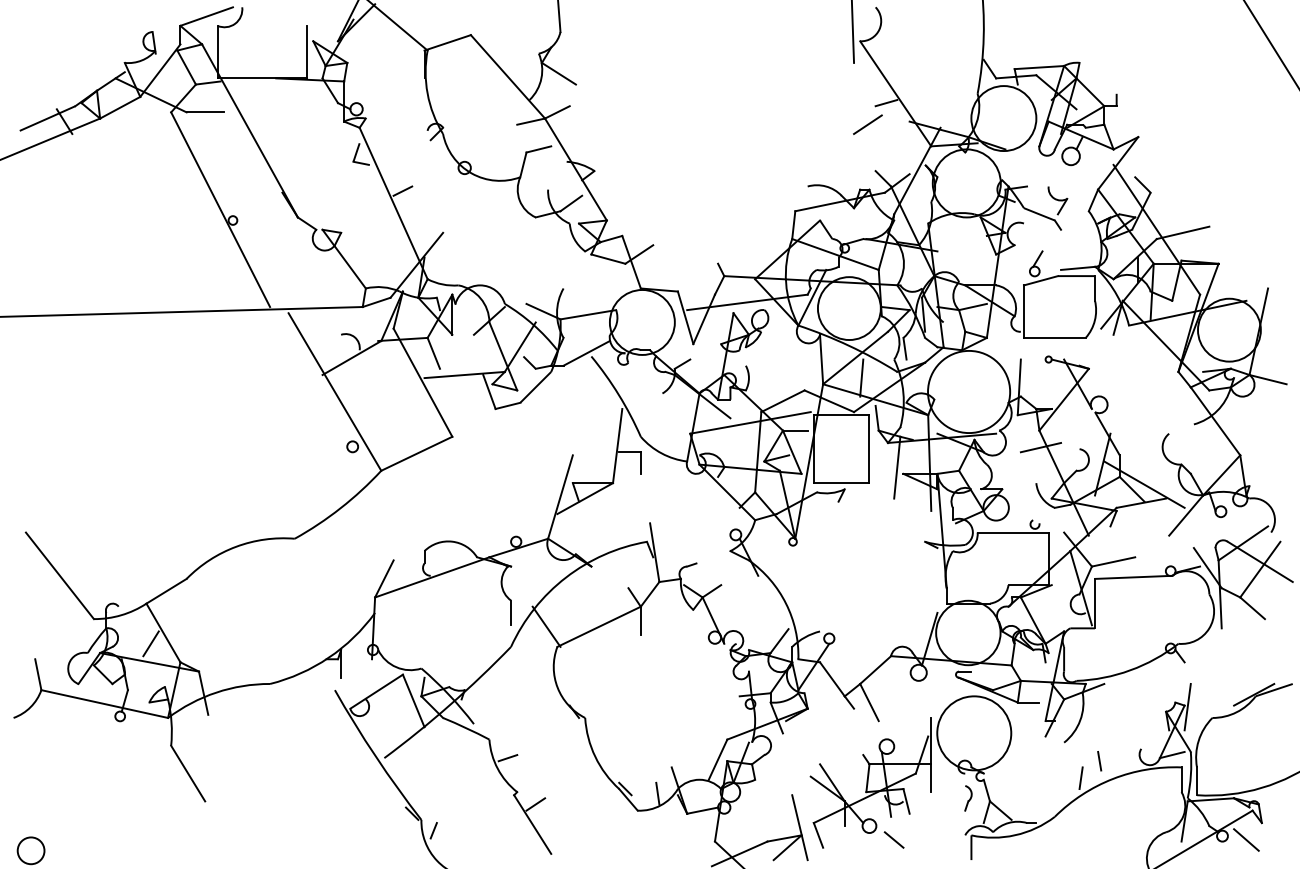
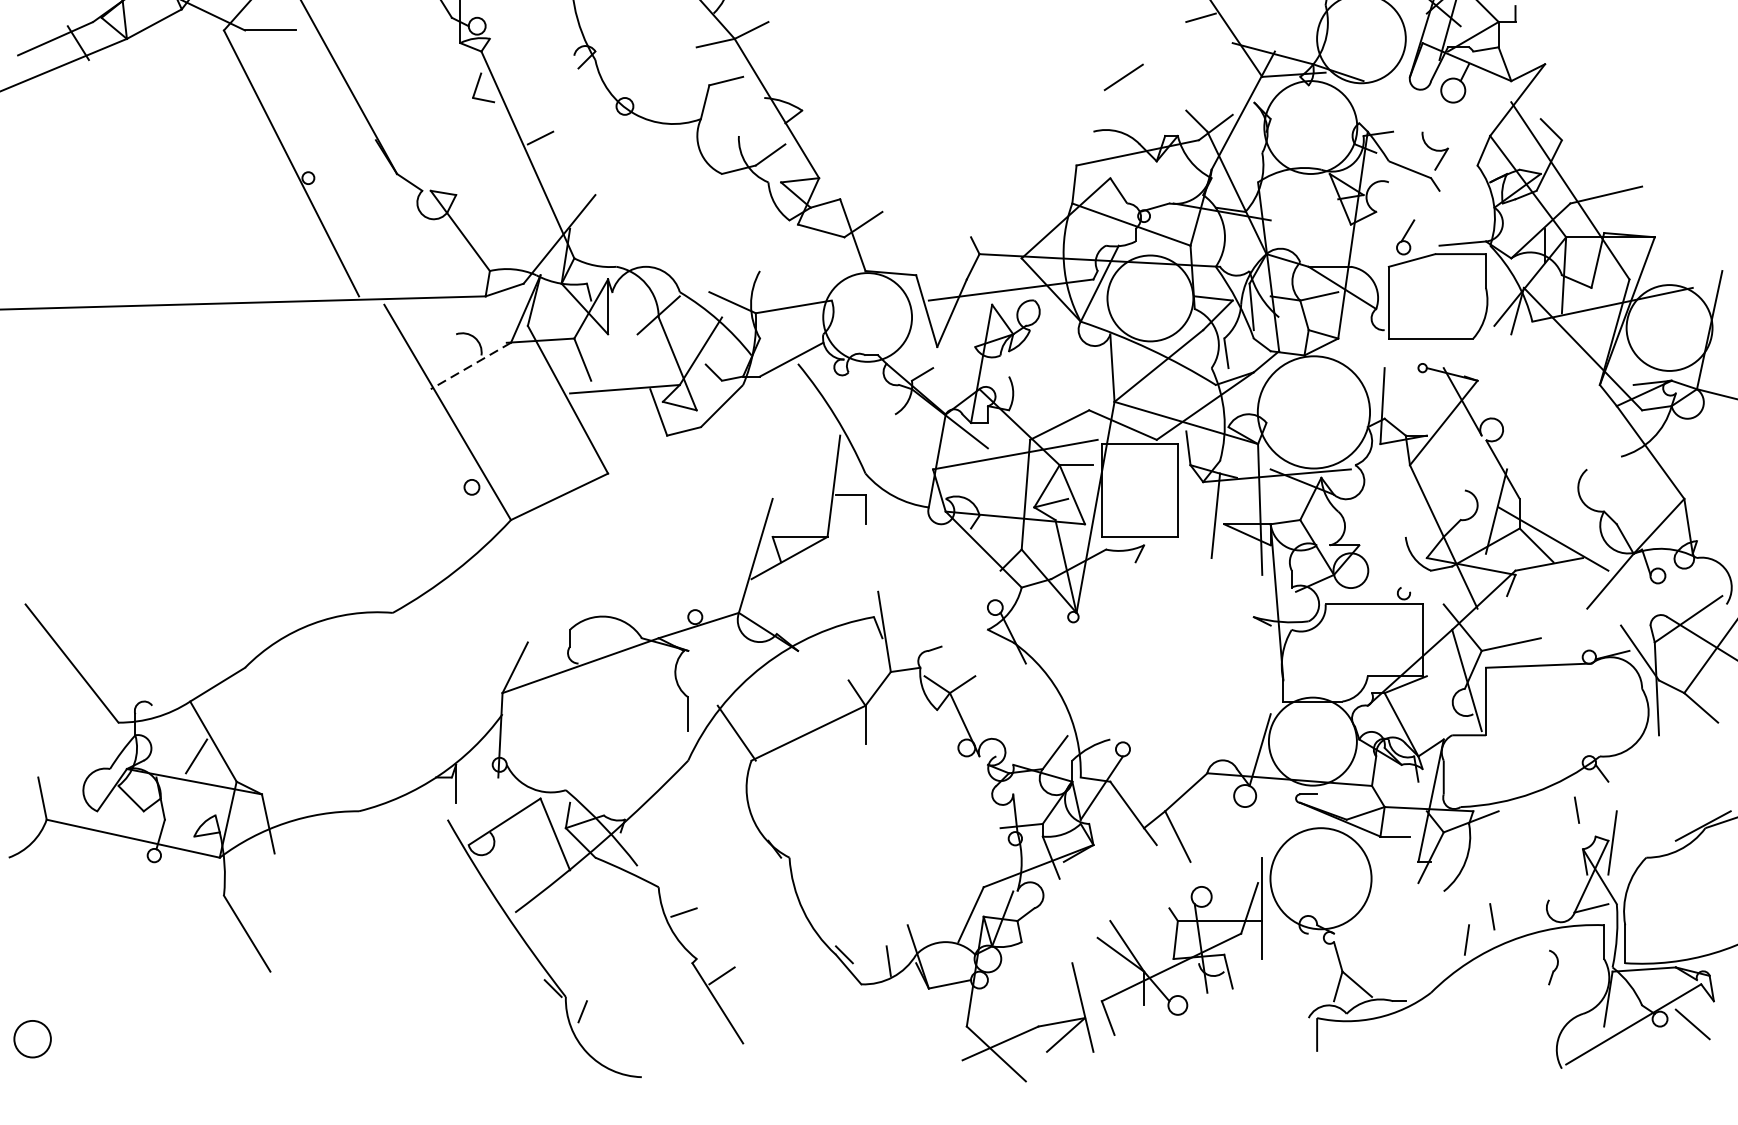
line: (867, 124) -> (1123, 77), moved
line: (351, 358) -> (470, 366), solid -> dashed
line: (861, 377) -> (1166, 392), removed
line: (1040, 447) -> (1411, 488), removed
line: (1161, 683) -> (1576, 810), added
part: (968, 798) -> (1553, 967), moved
line: (893, 839) -> (1210, 1023), removed

